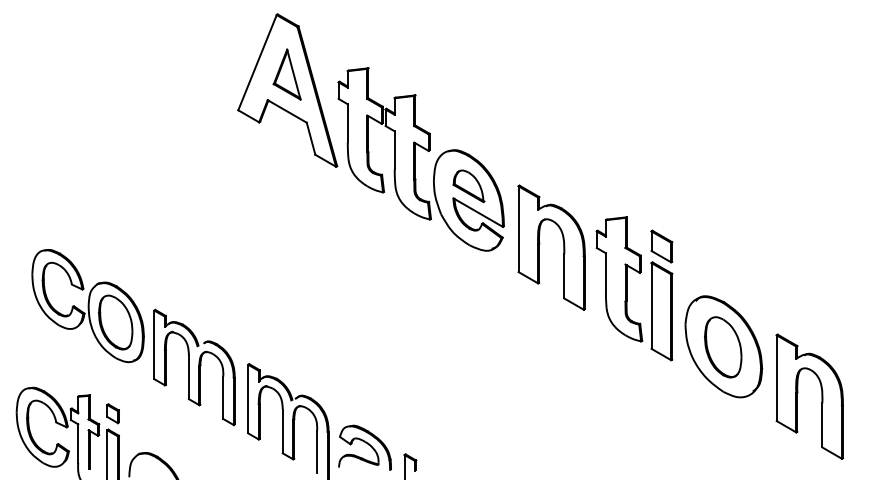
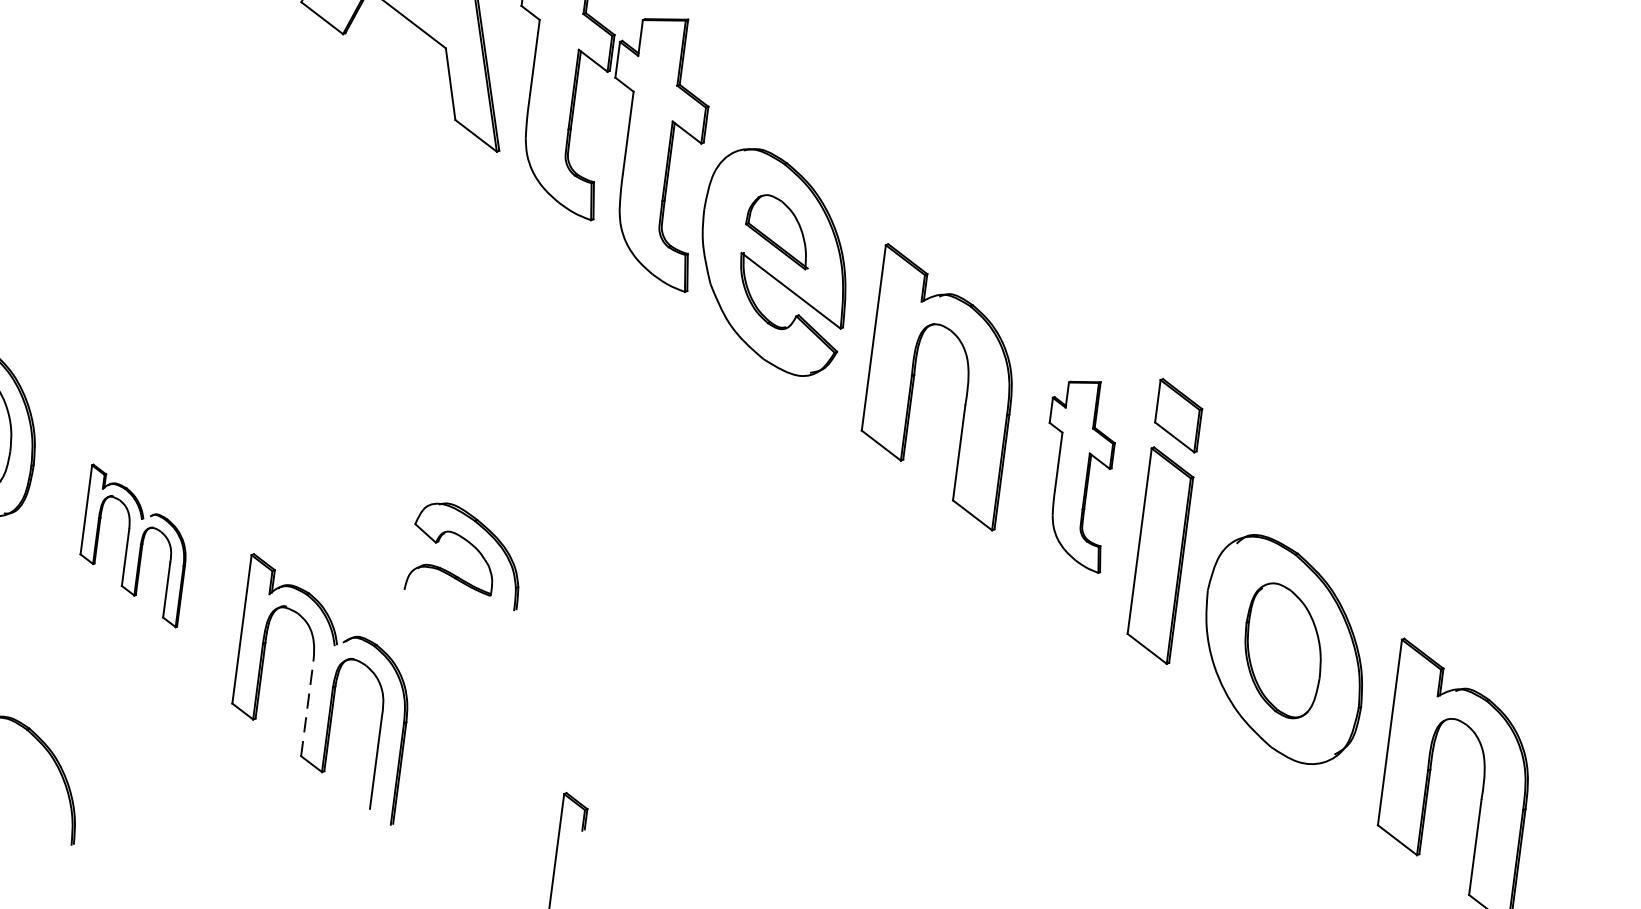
part: (619, 279) -> (1077, 474), size x0.7
part: (194, 367) -> (134, 545), size x0.6
line: (282, 431) -> (306, 708), solid -> dashed
part: (364, 447) -> (465, 553), moved

